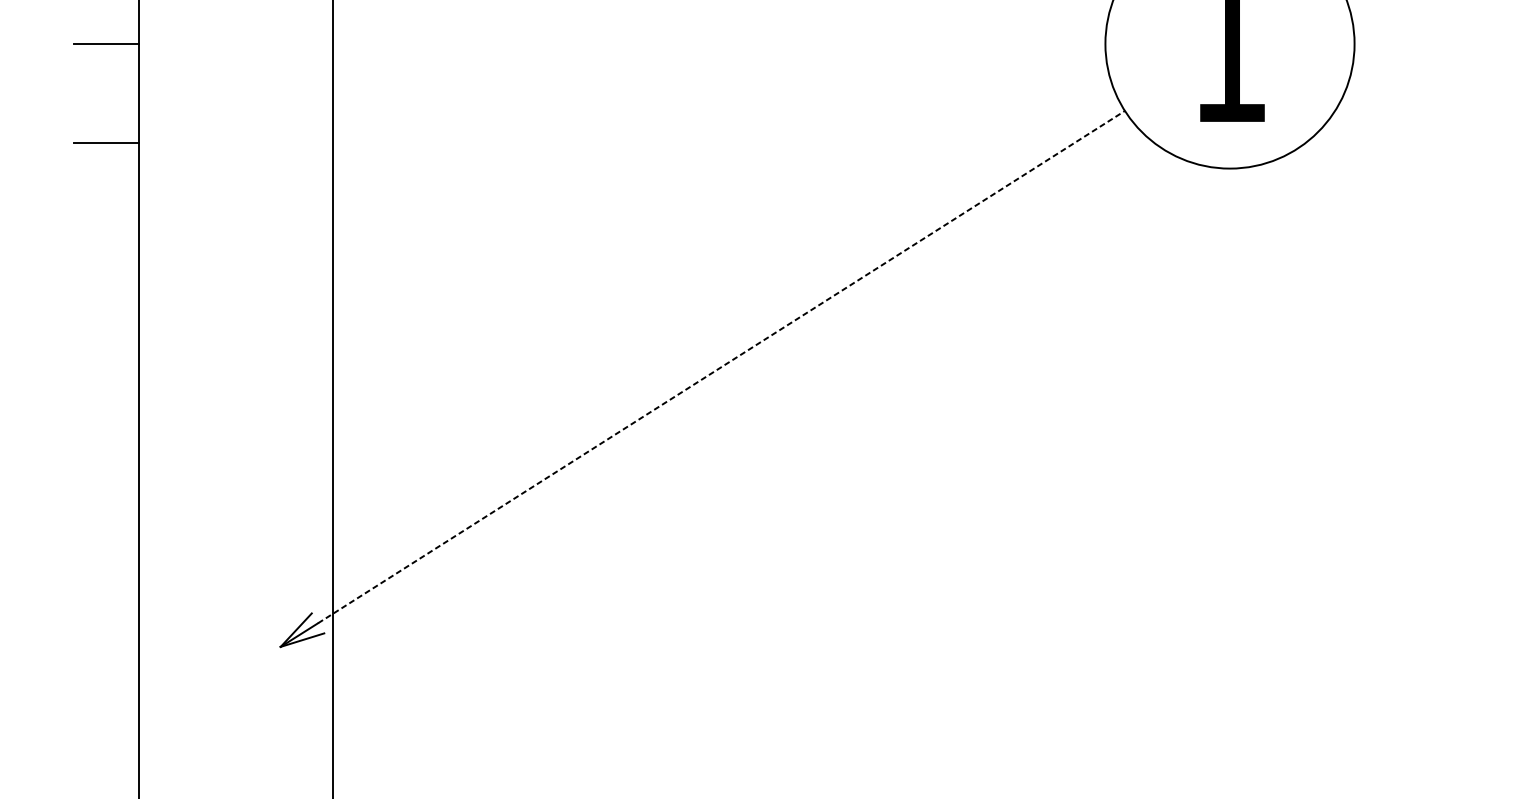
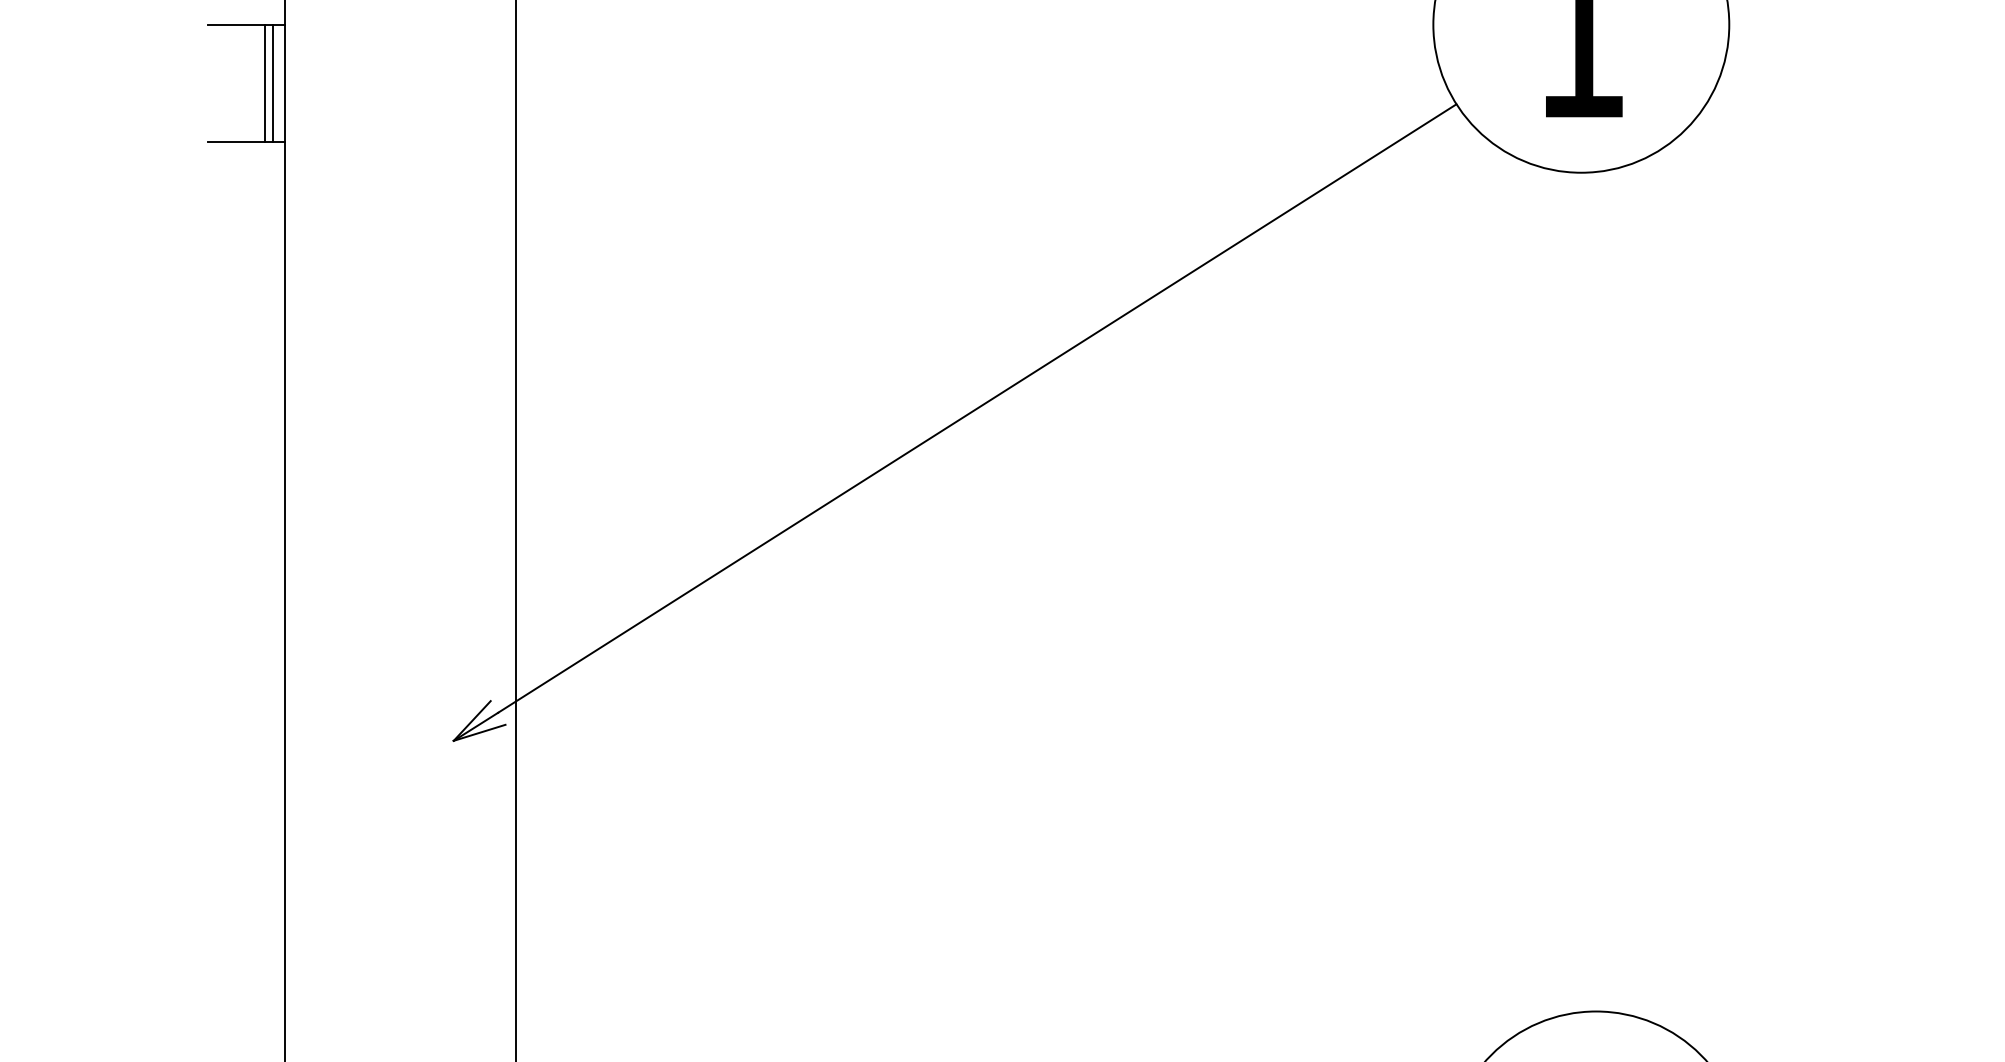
line: (122, 93) -> (265, 83), added
line: (128, 93) -> (272, 83), added
line: (721, 367) -> (977, 408), dashed -> solid

